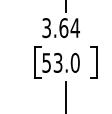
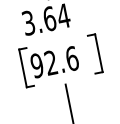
text: (60, 62) -> (53, 61), 53.0 -> 92.6

